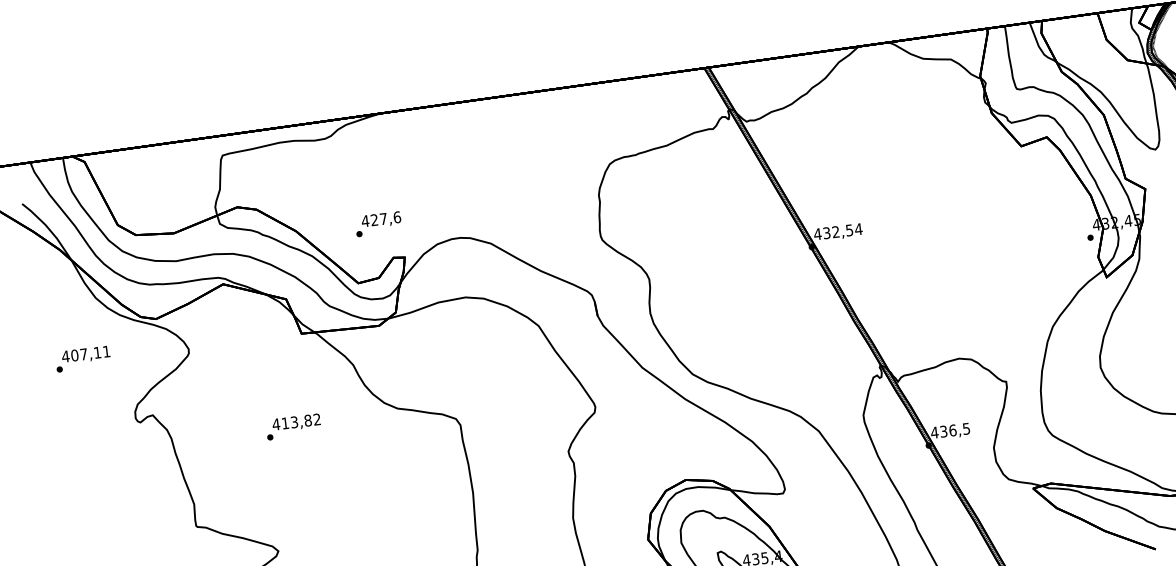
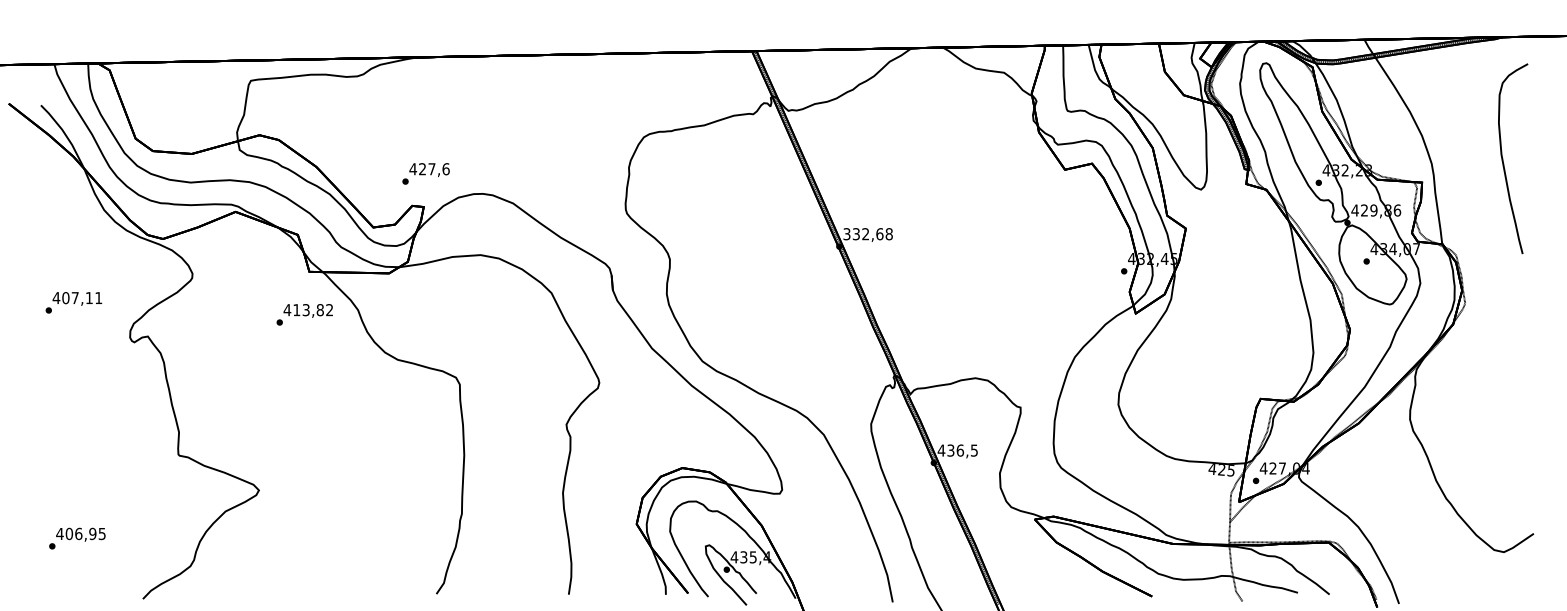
text: (377, 223) -> (425, 173), moved
text: (838, 232) -> (868, 234), 432,54 -> 332,68
text: (82, 358) -> (73, 302), moved
text: (293, 426) -> (304, 314), moved

